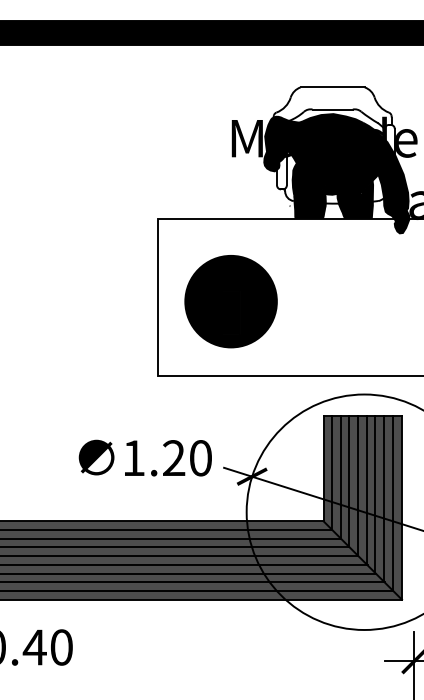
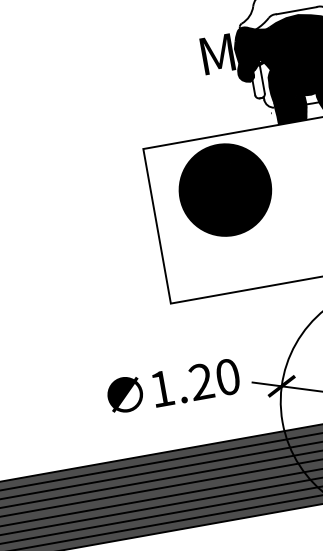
part: (230, 301) -> (224, 190), moved

